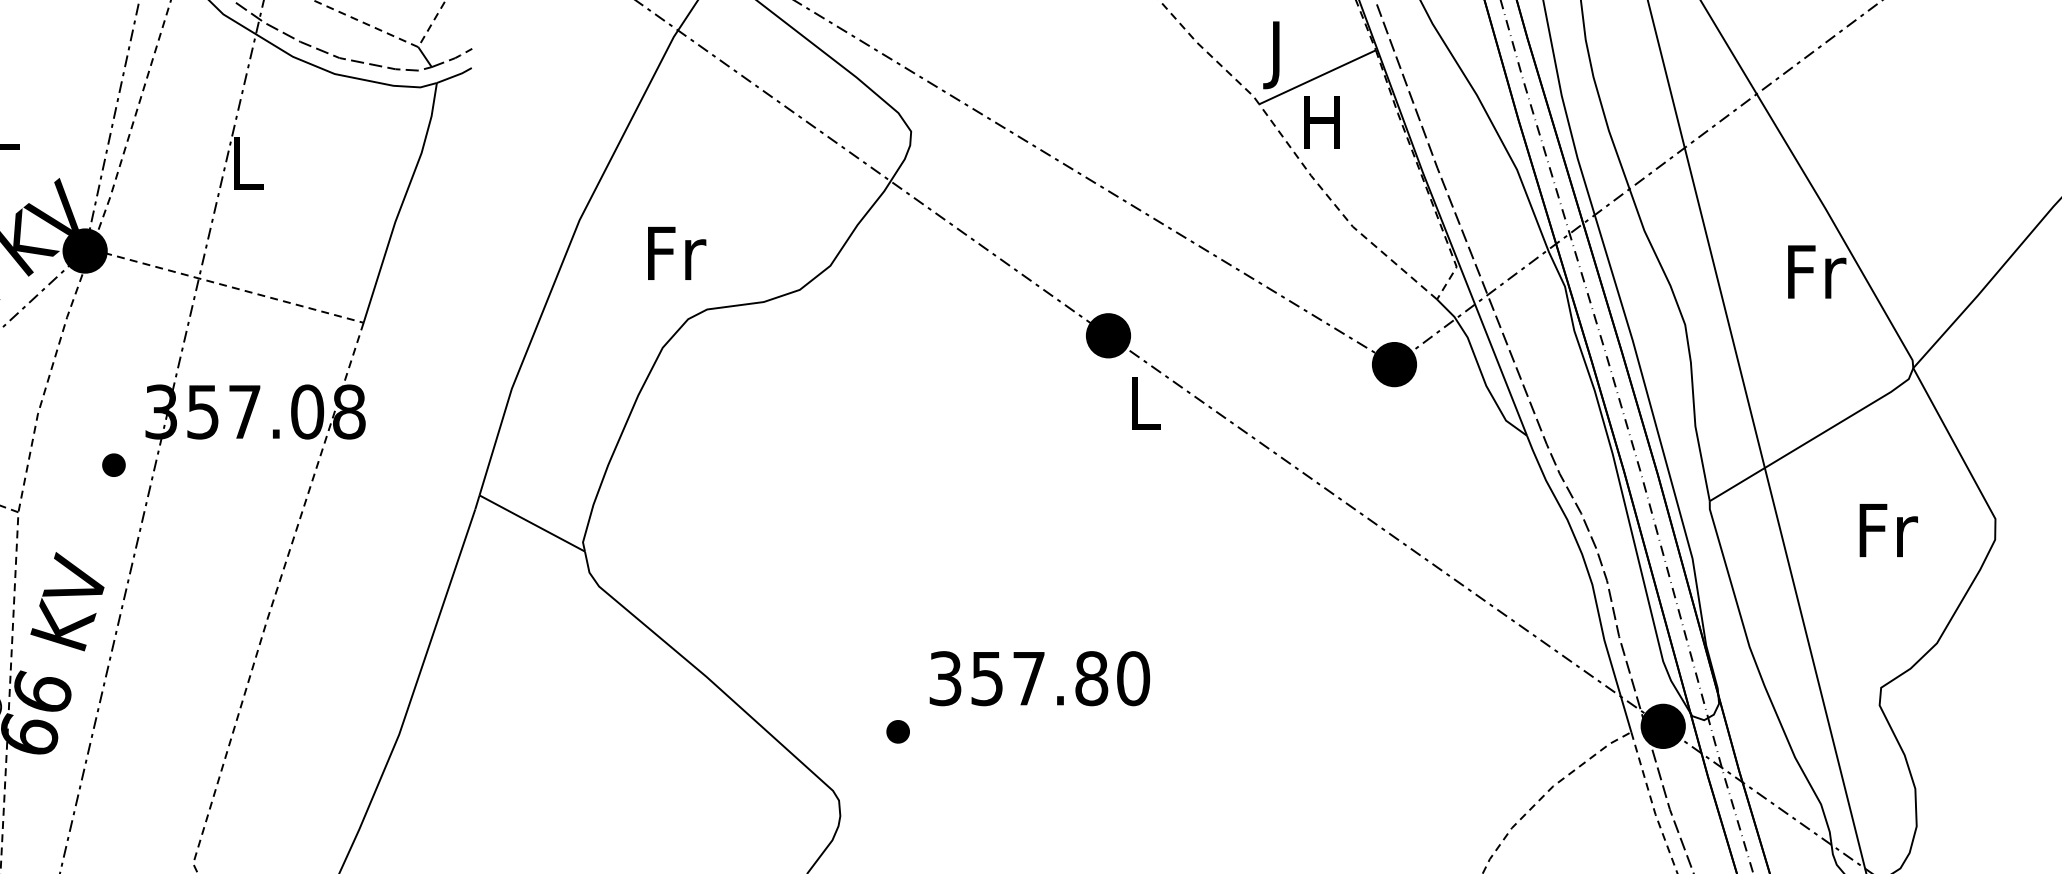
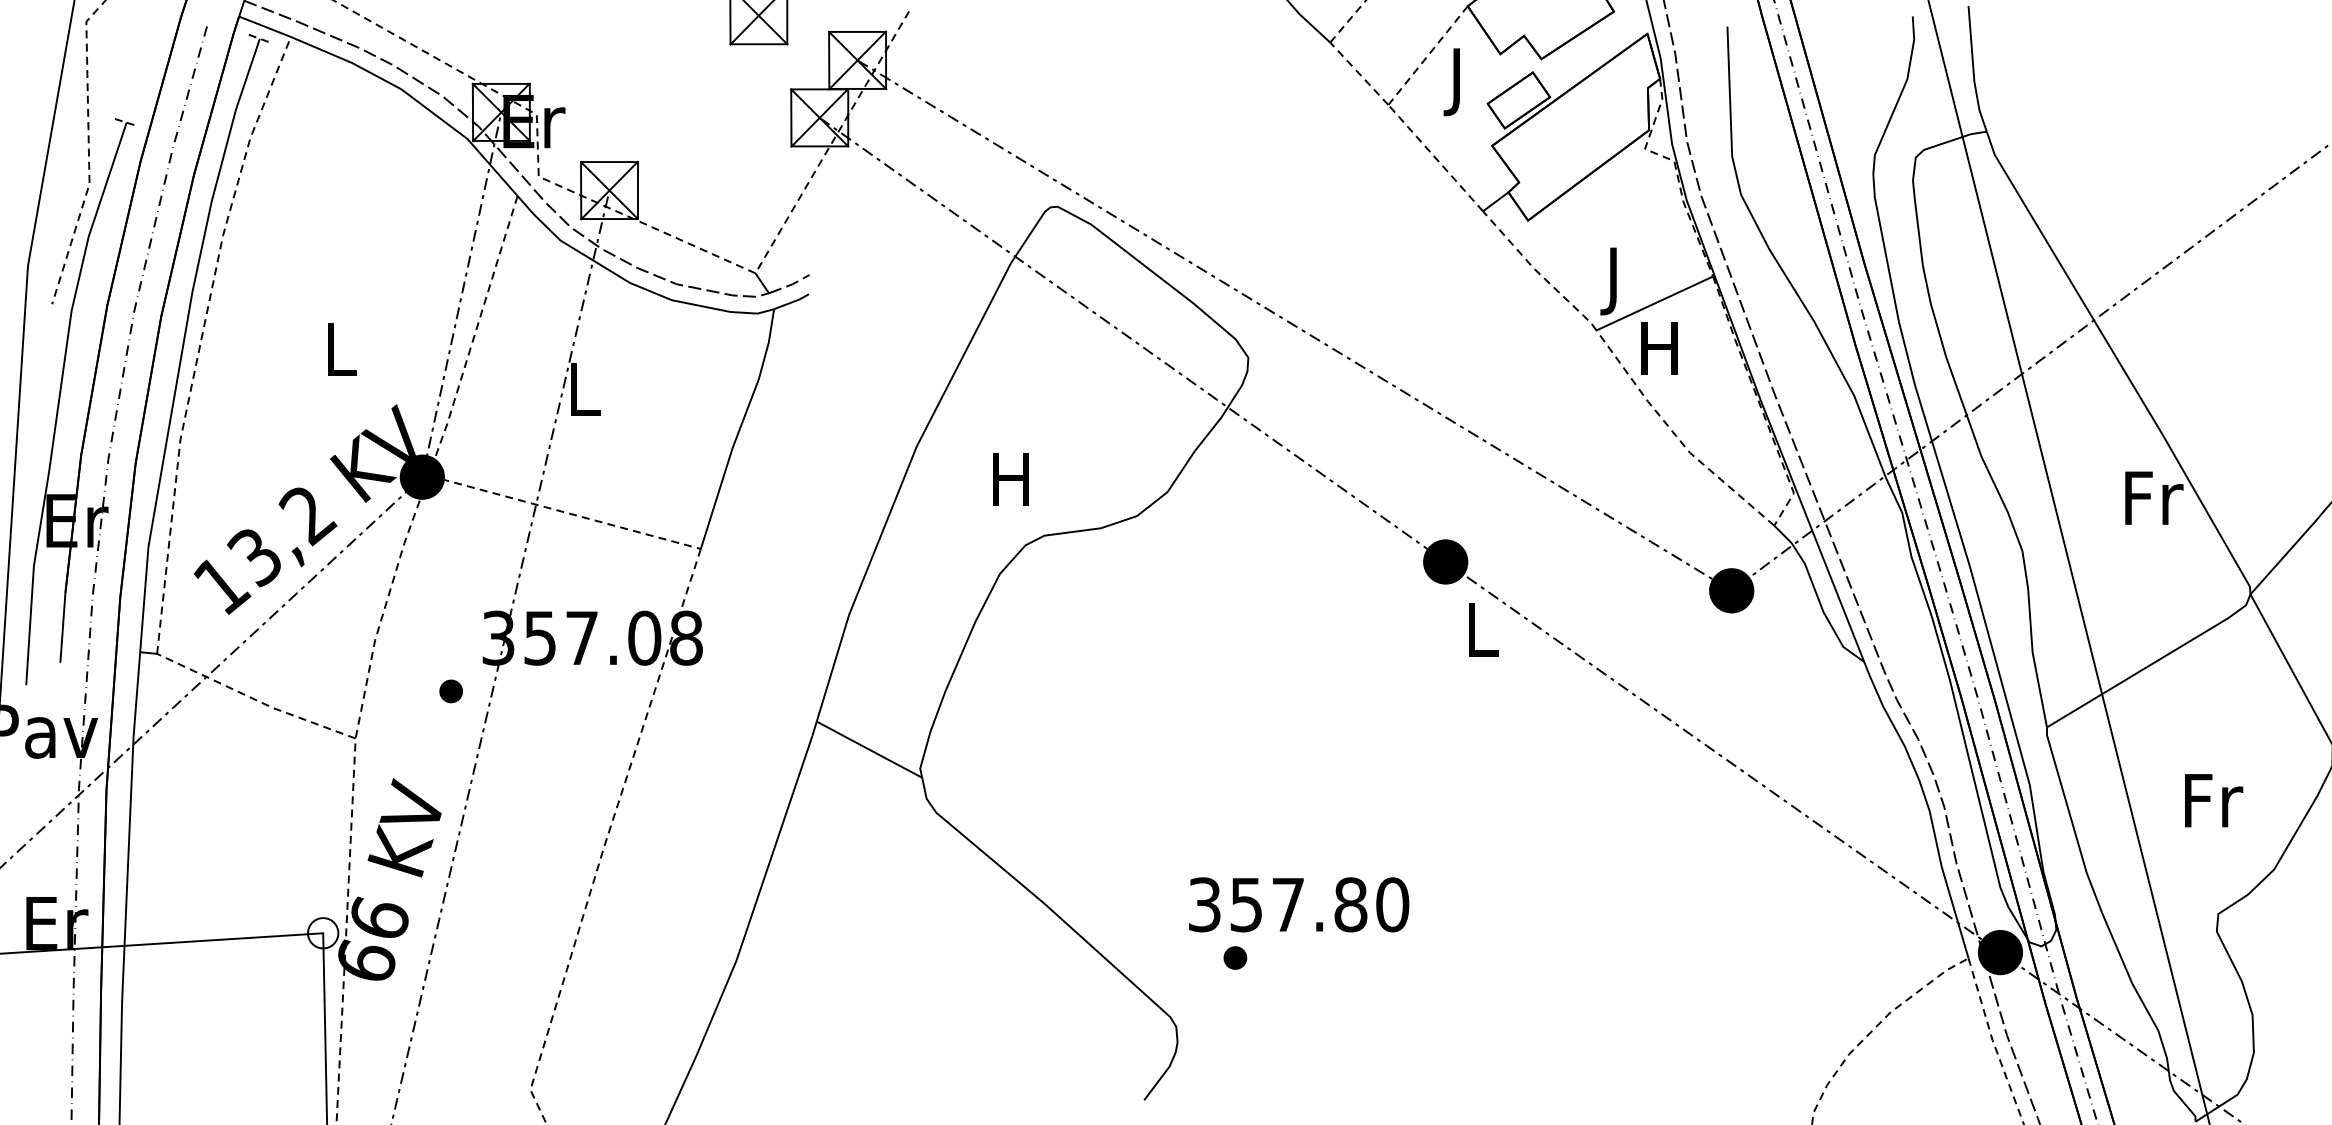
text: (677, 253) -> (1014, 479), Fr -> H
text: (1889, 530) -> (2214, 800), moved
text: (1040, 678) -> (1299, 904), moved

